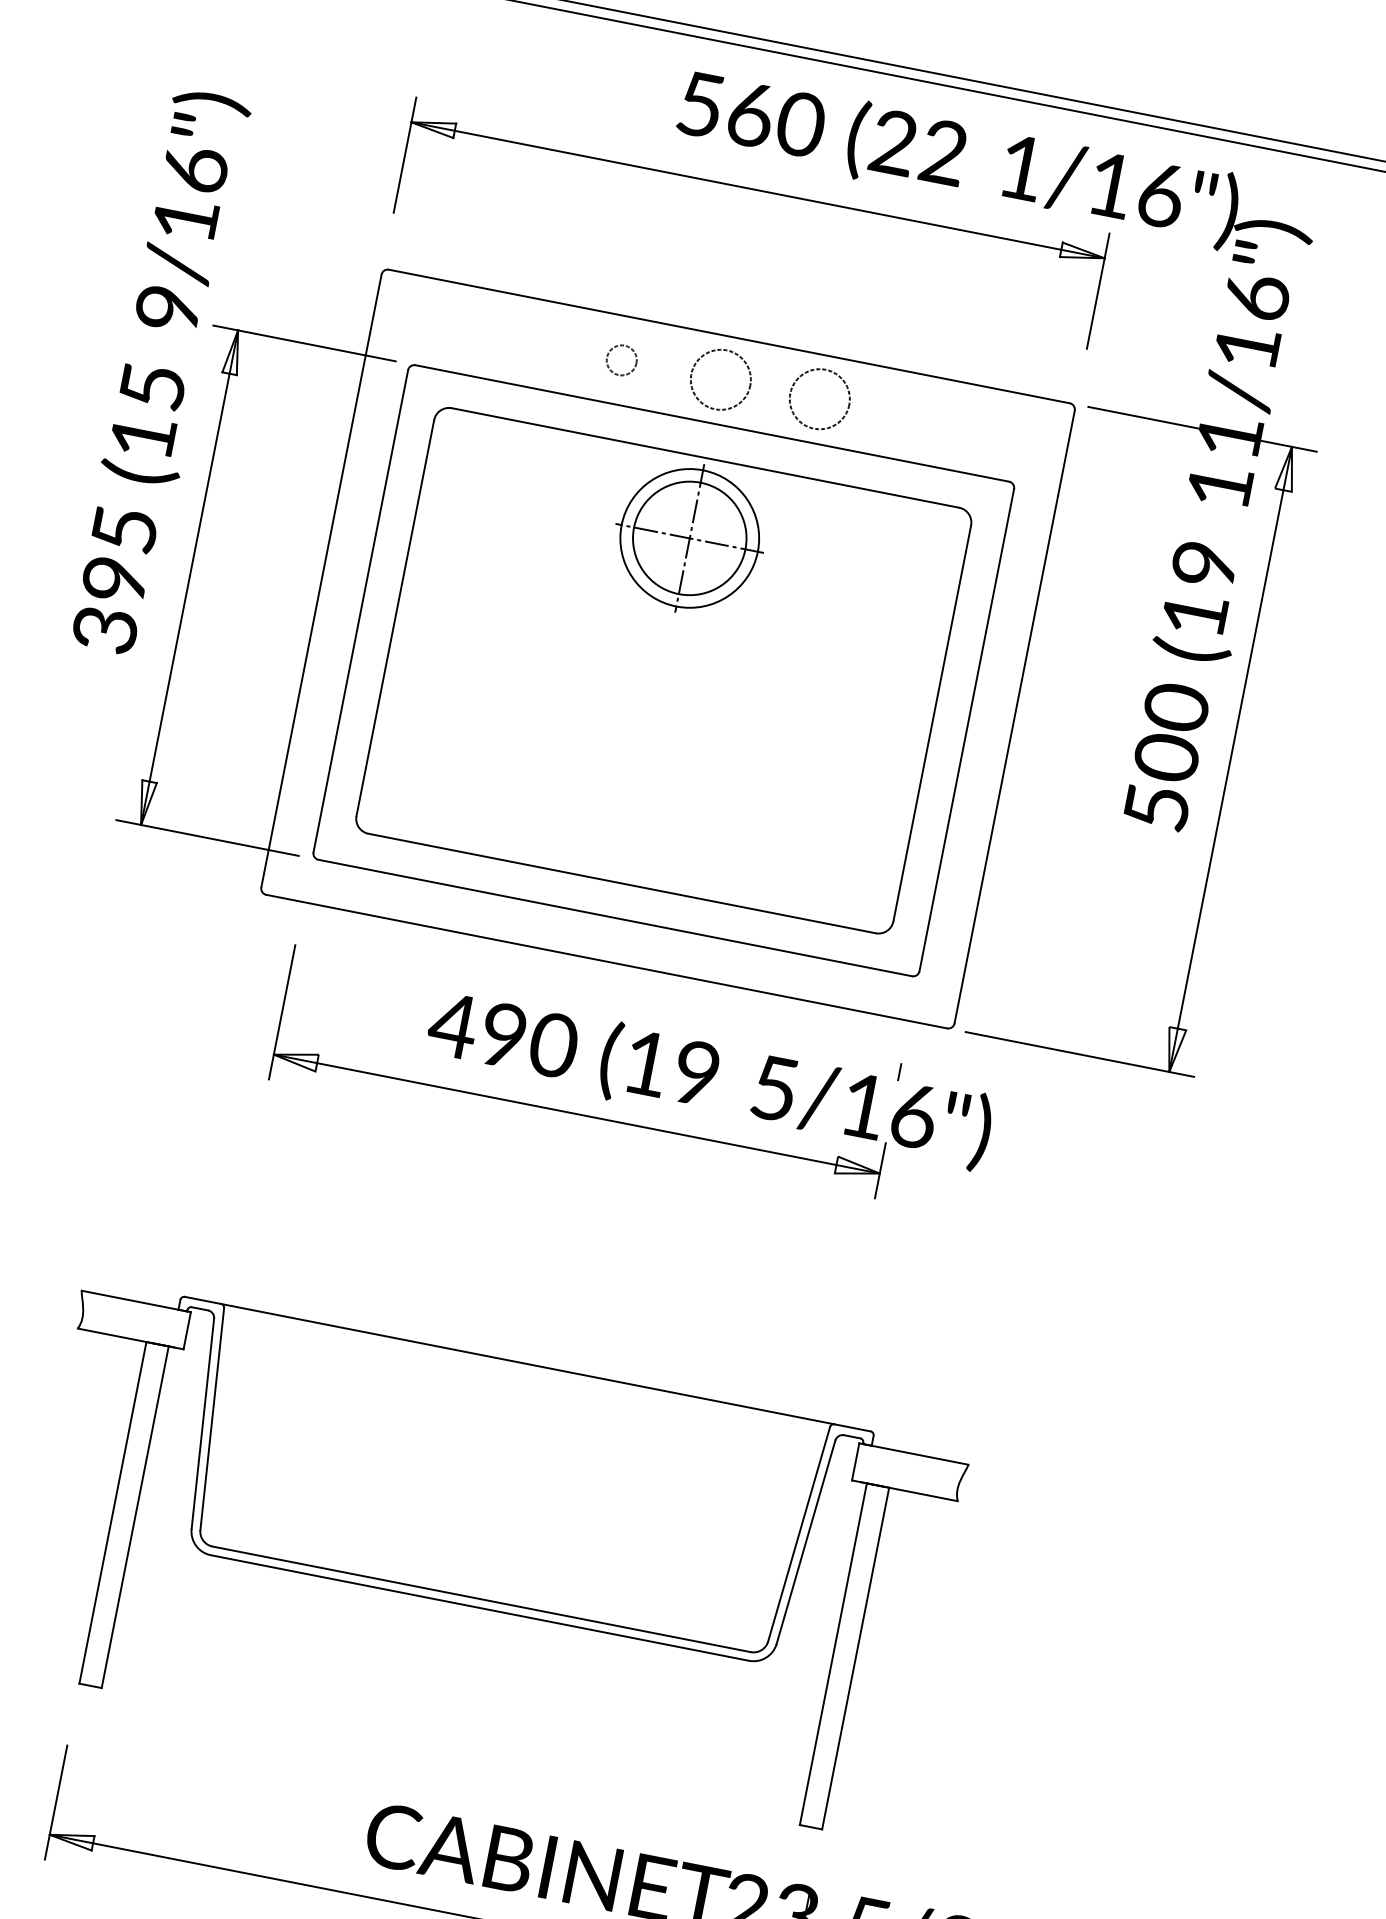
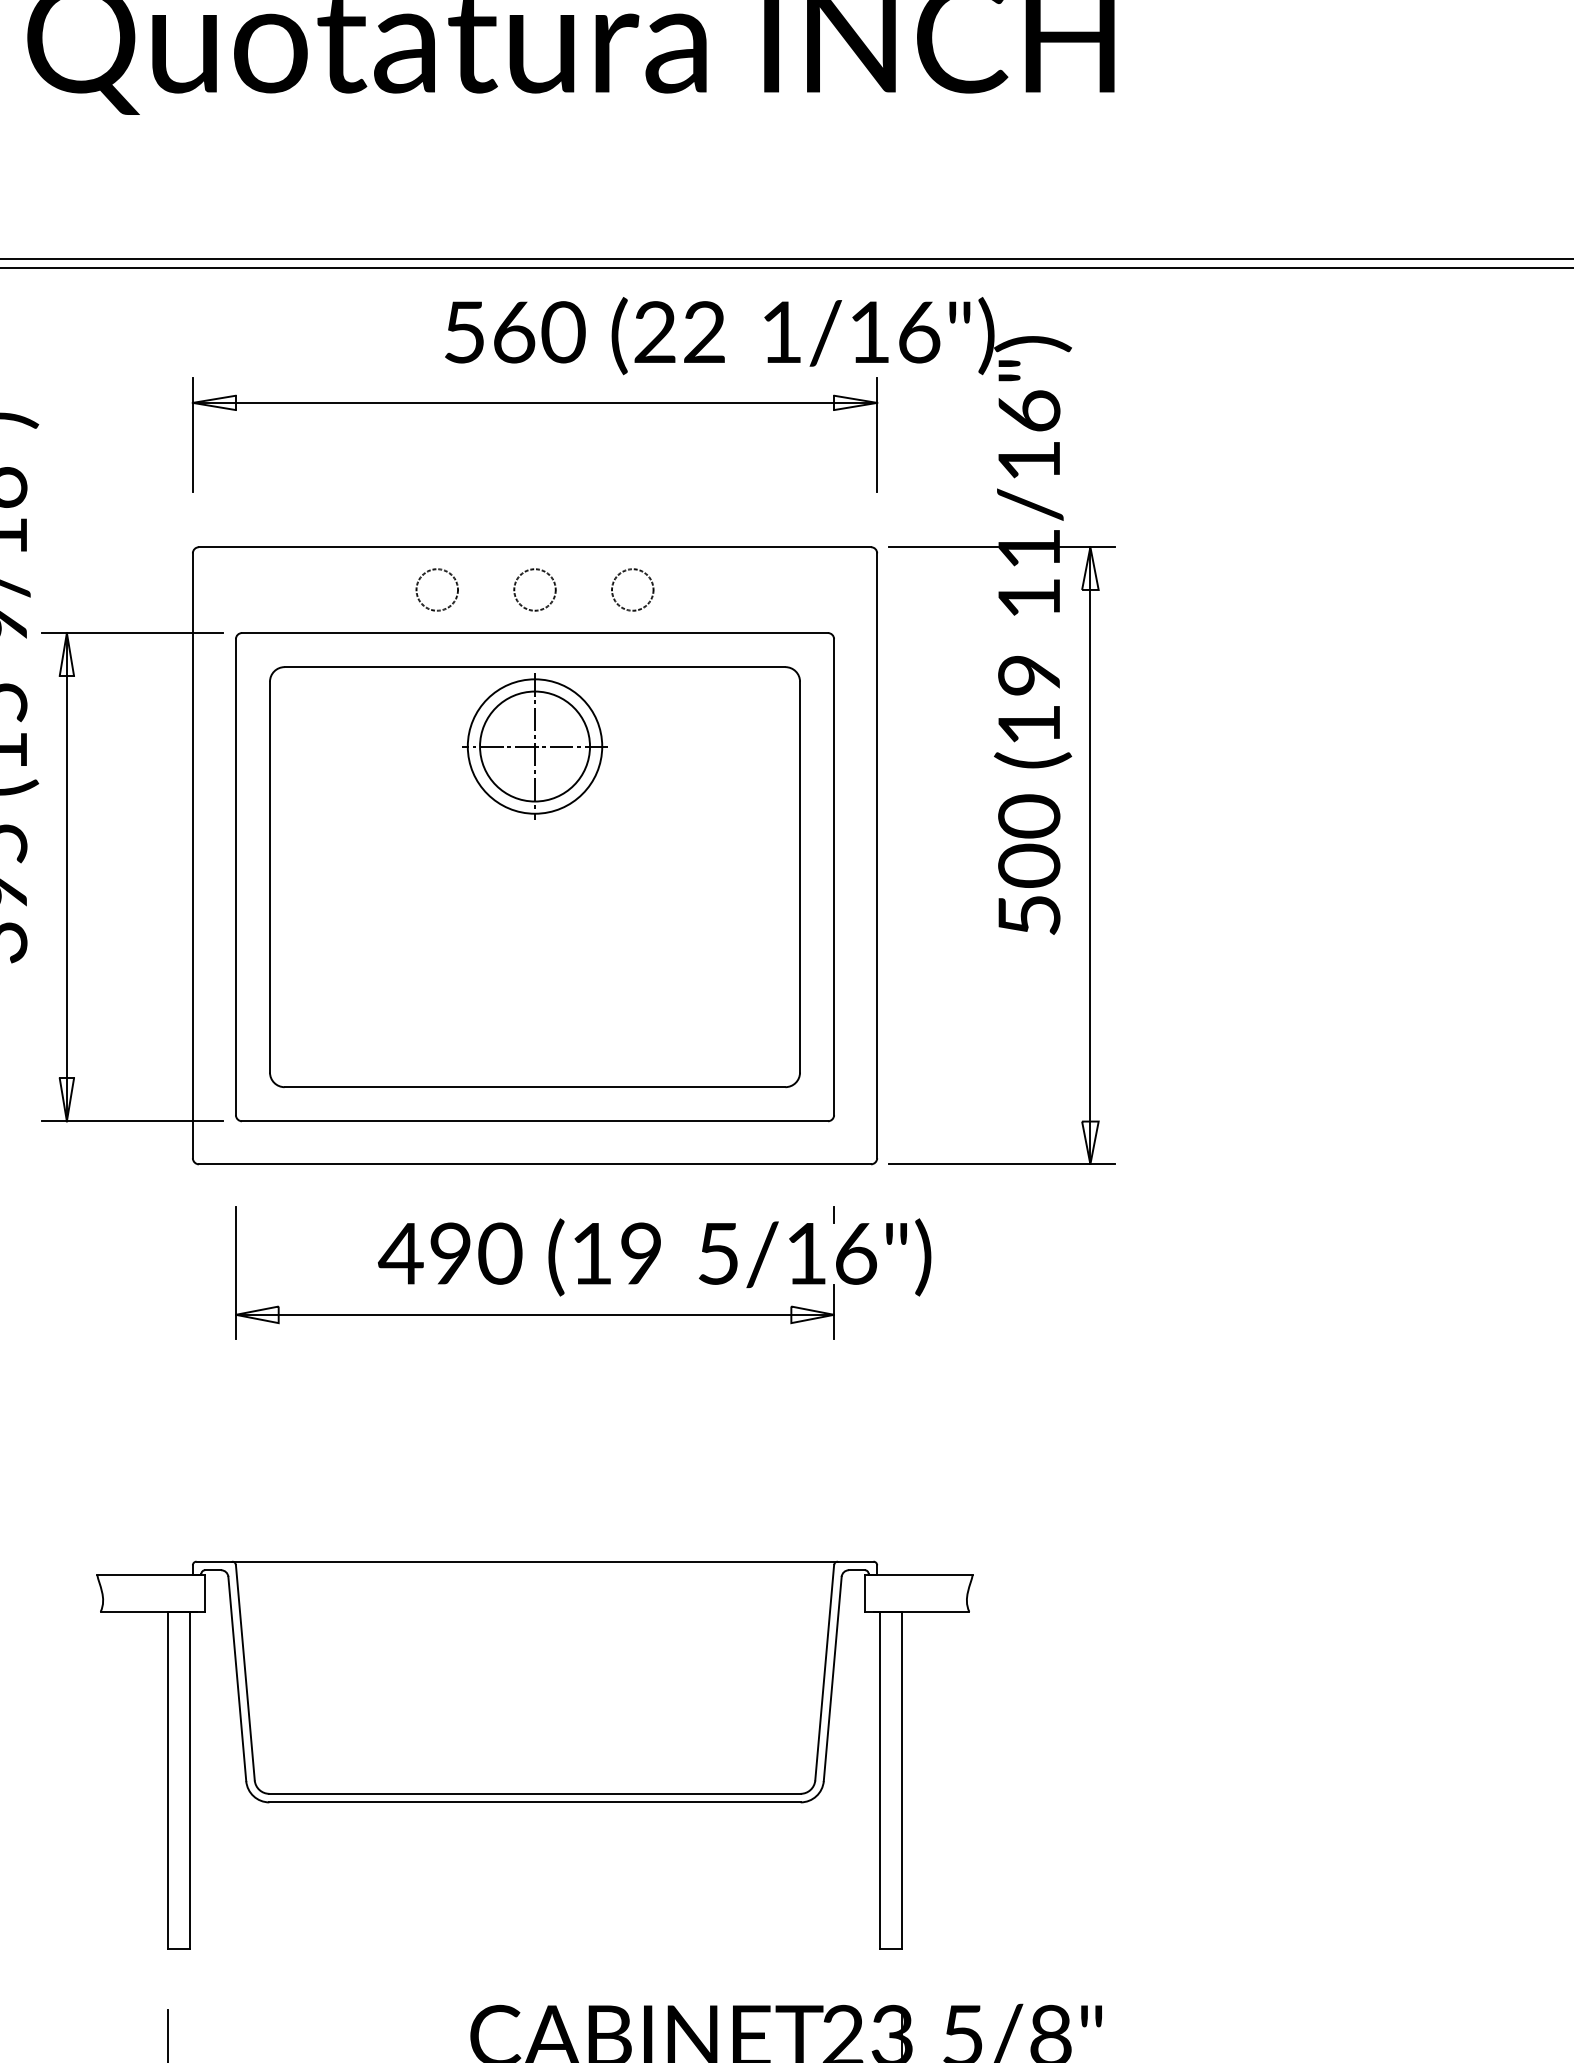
circle: (621, 359) -> (436, 589), size x1.43
circle: (720, 379) -> (534, 589), size x0.71
circle: (819, 398) -> (632, 589), size x0.71

